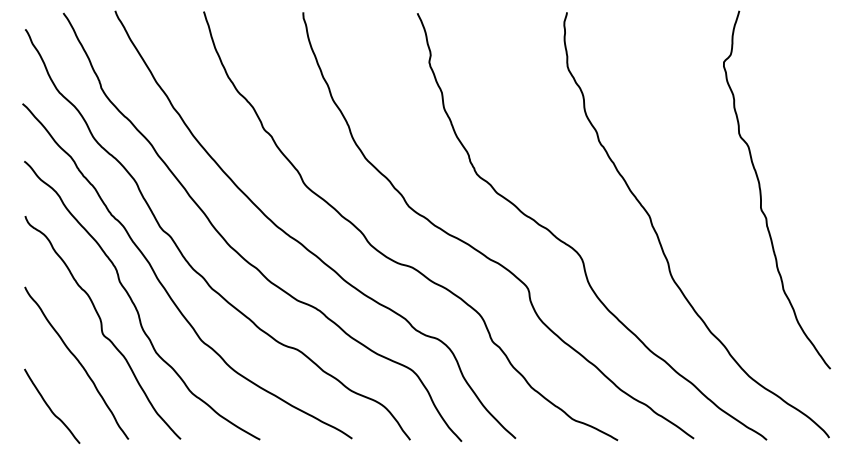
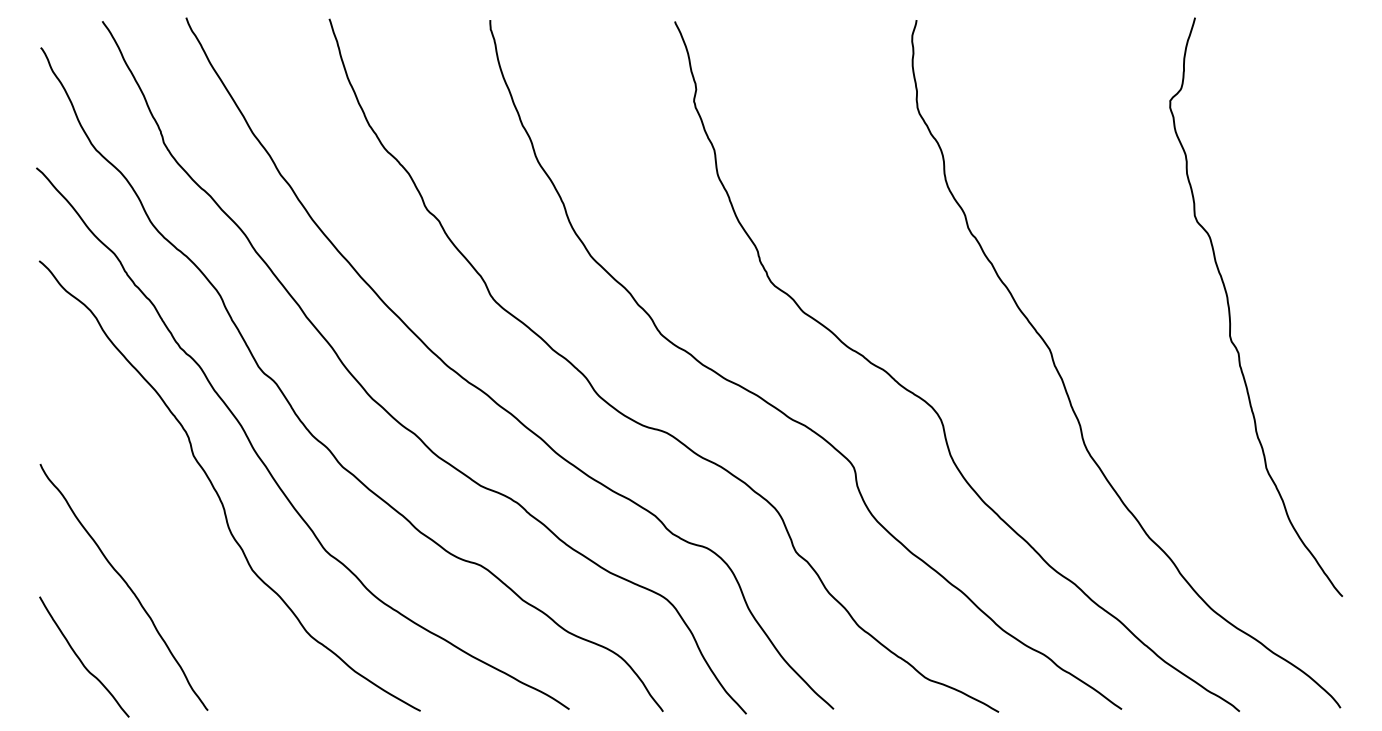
curve: (102, 327) -> (165, 529), removed

